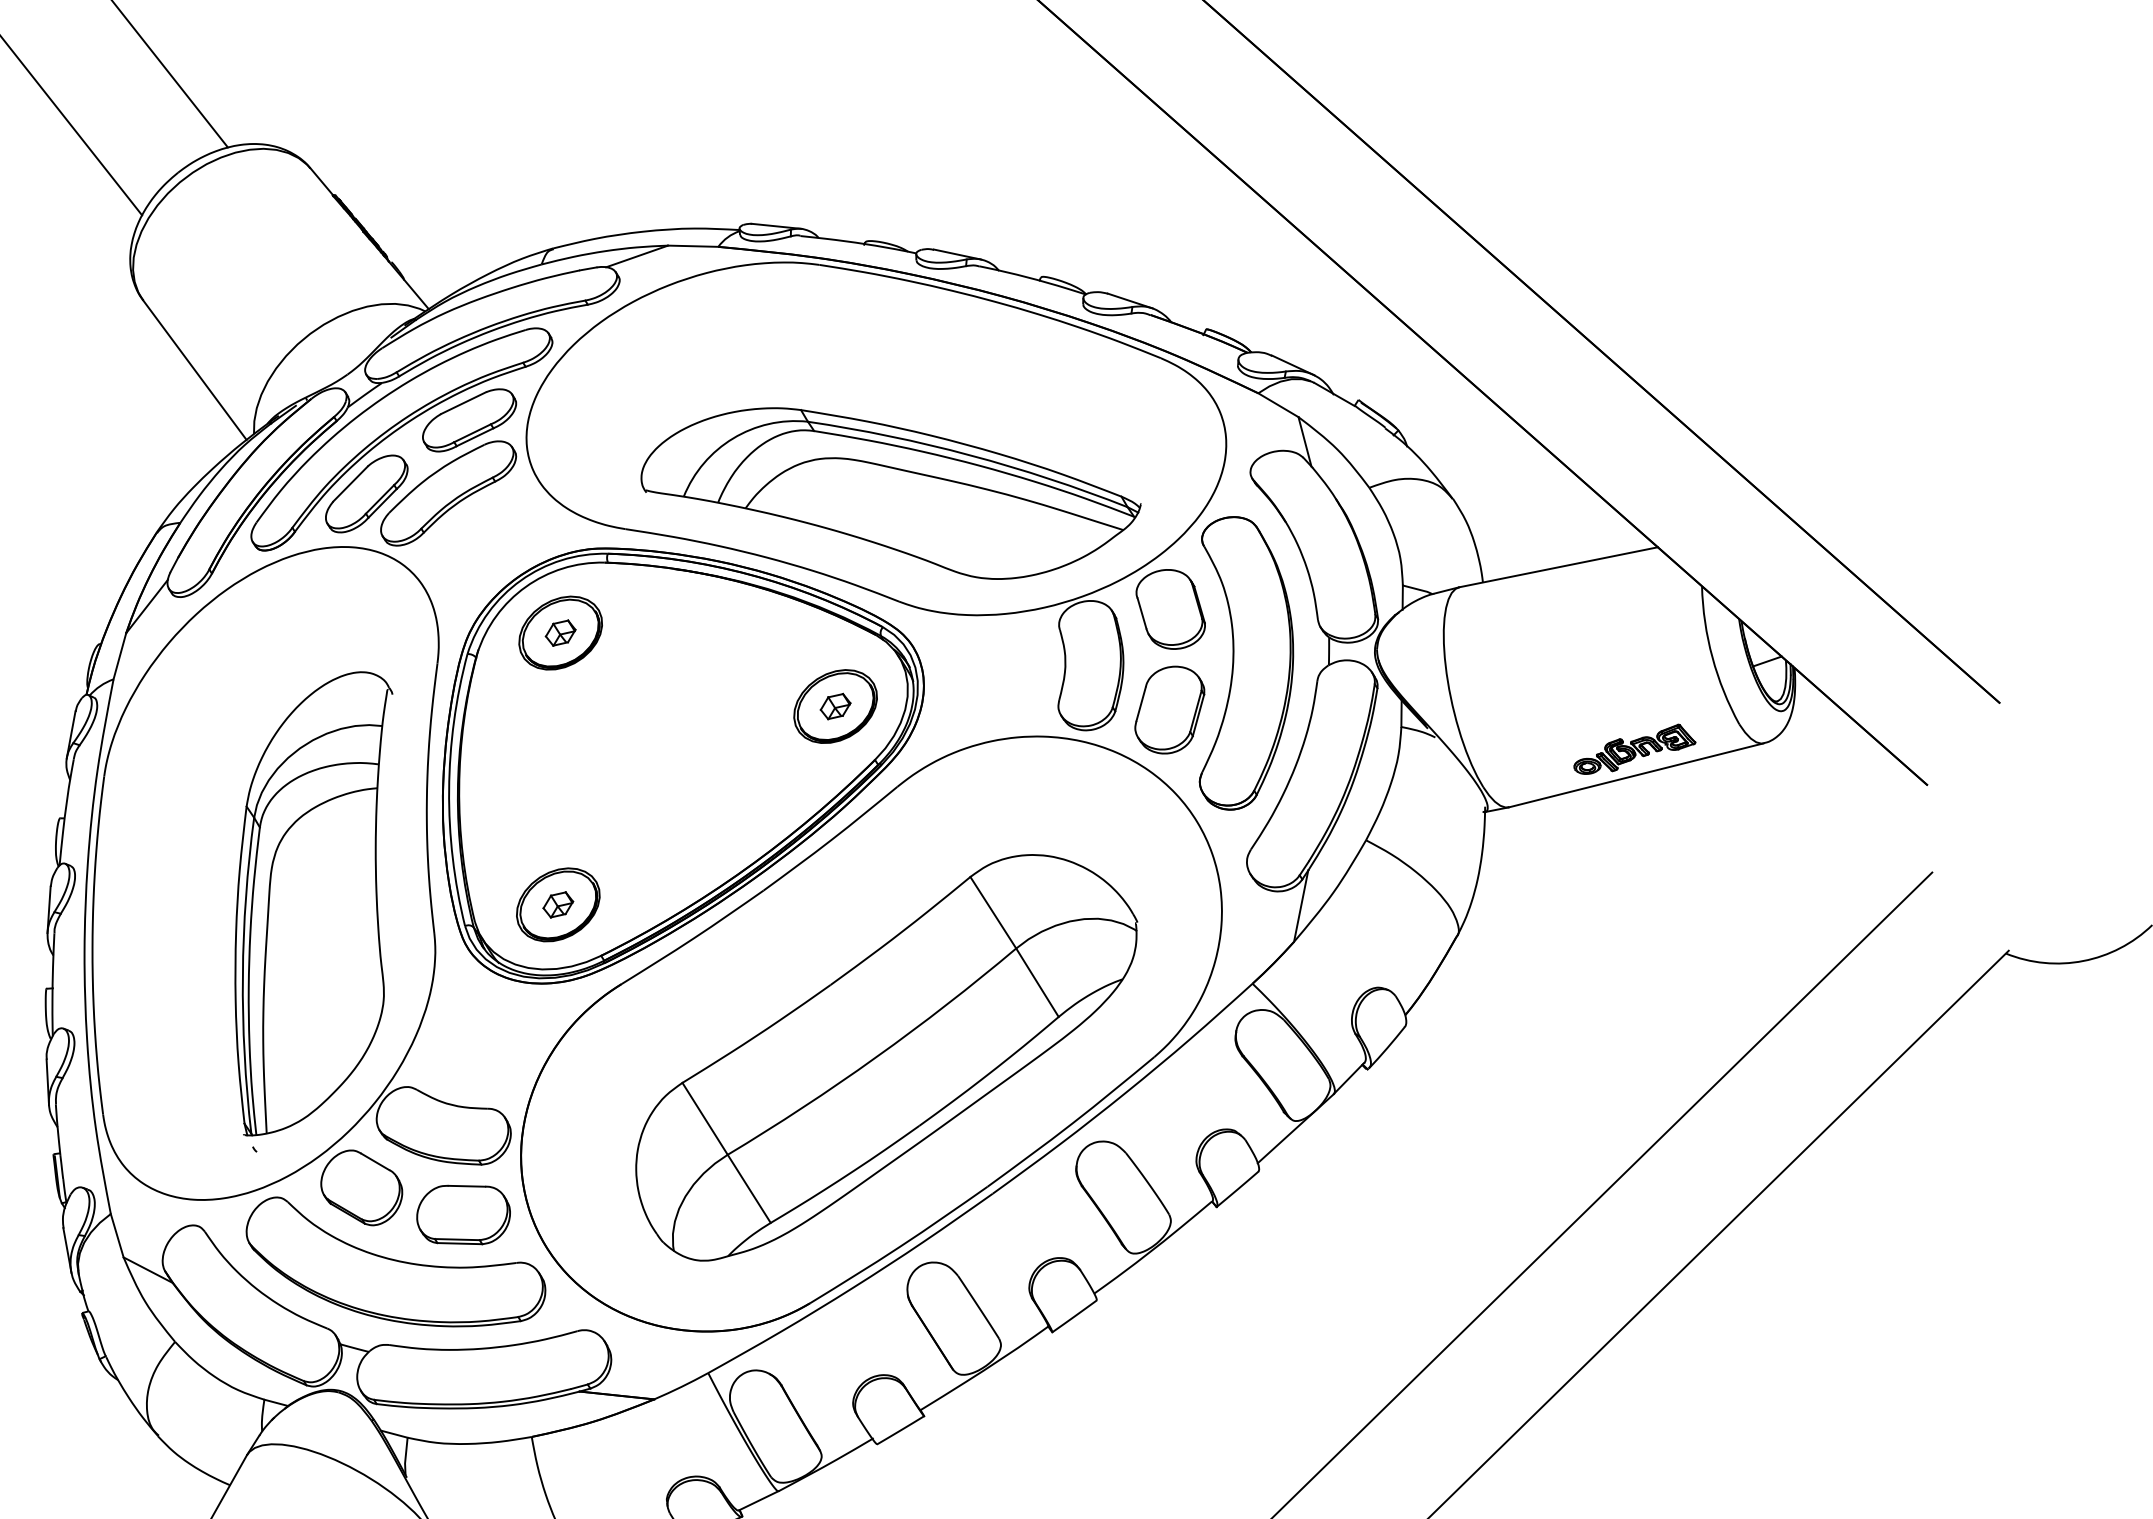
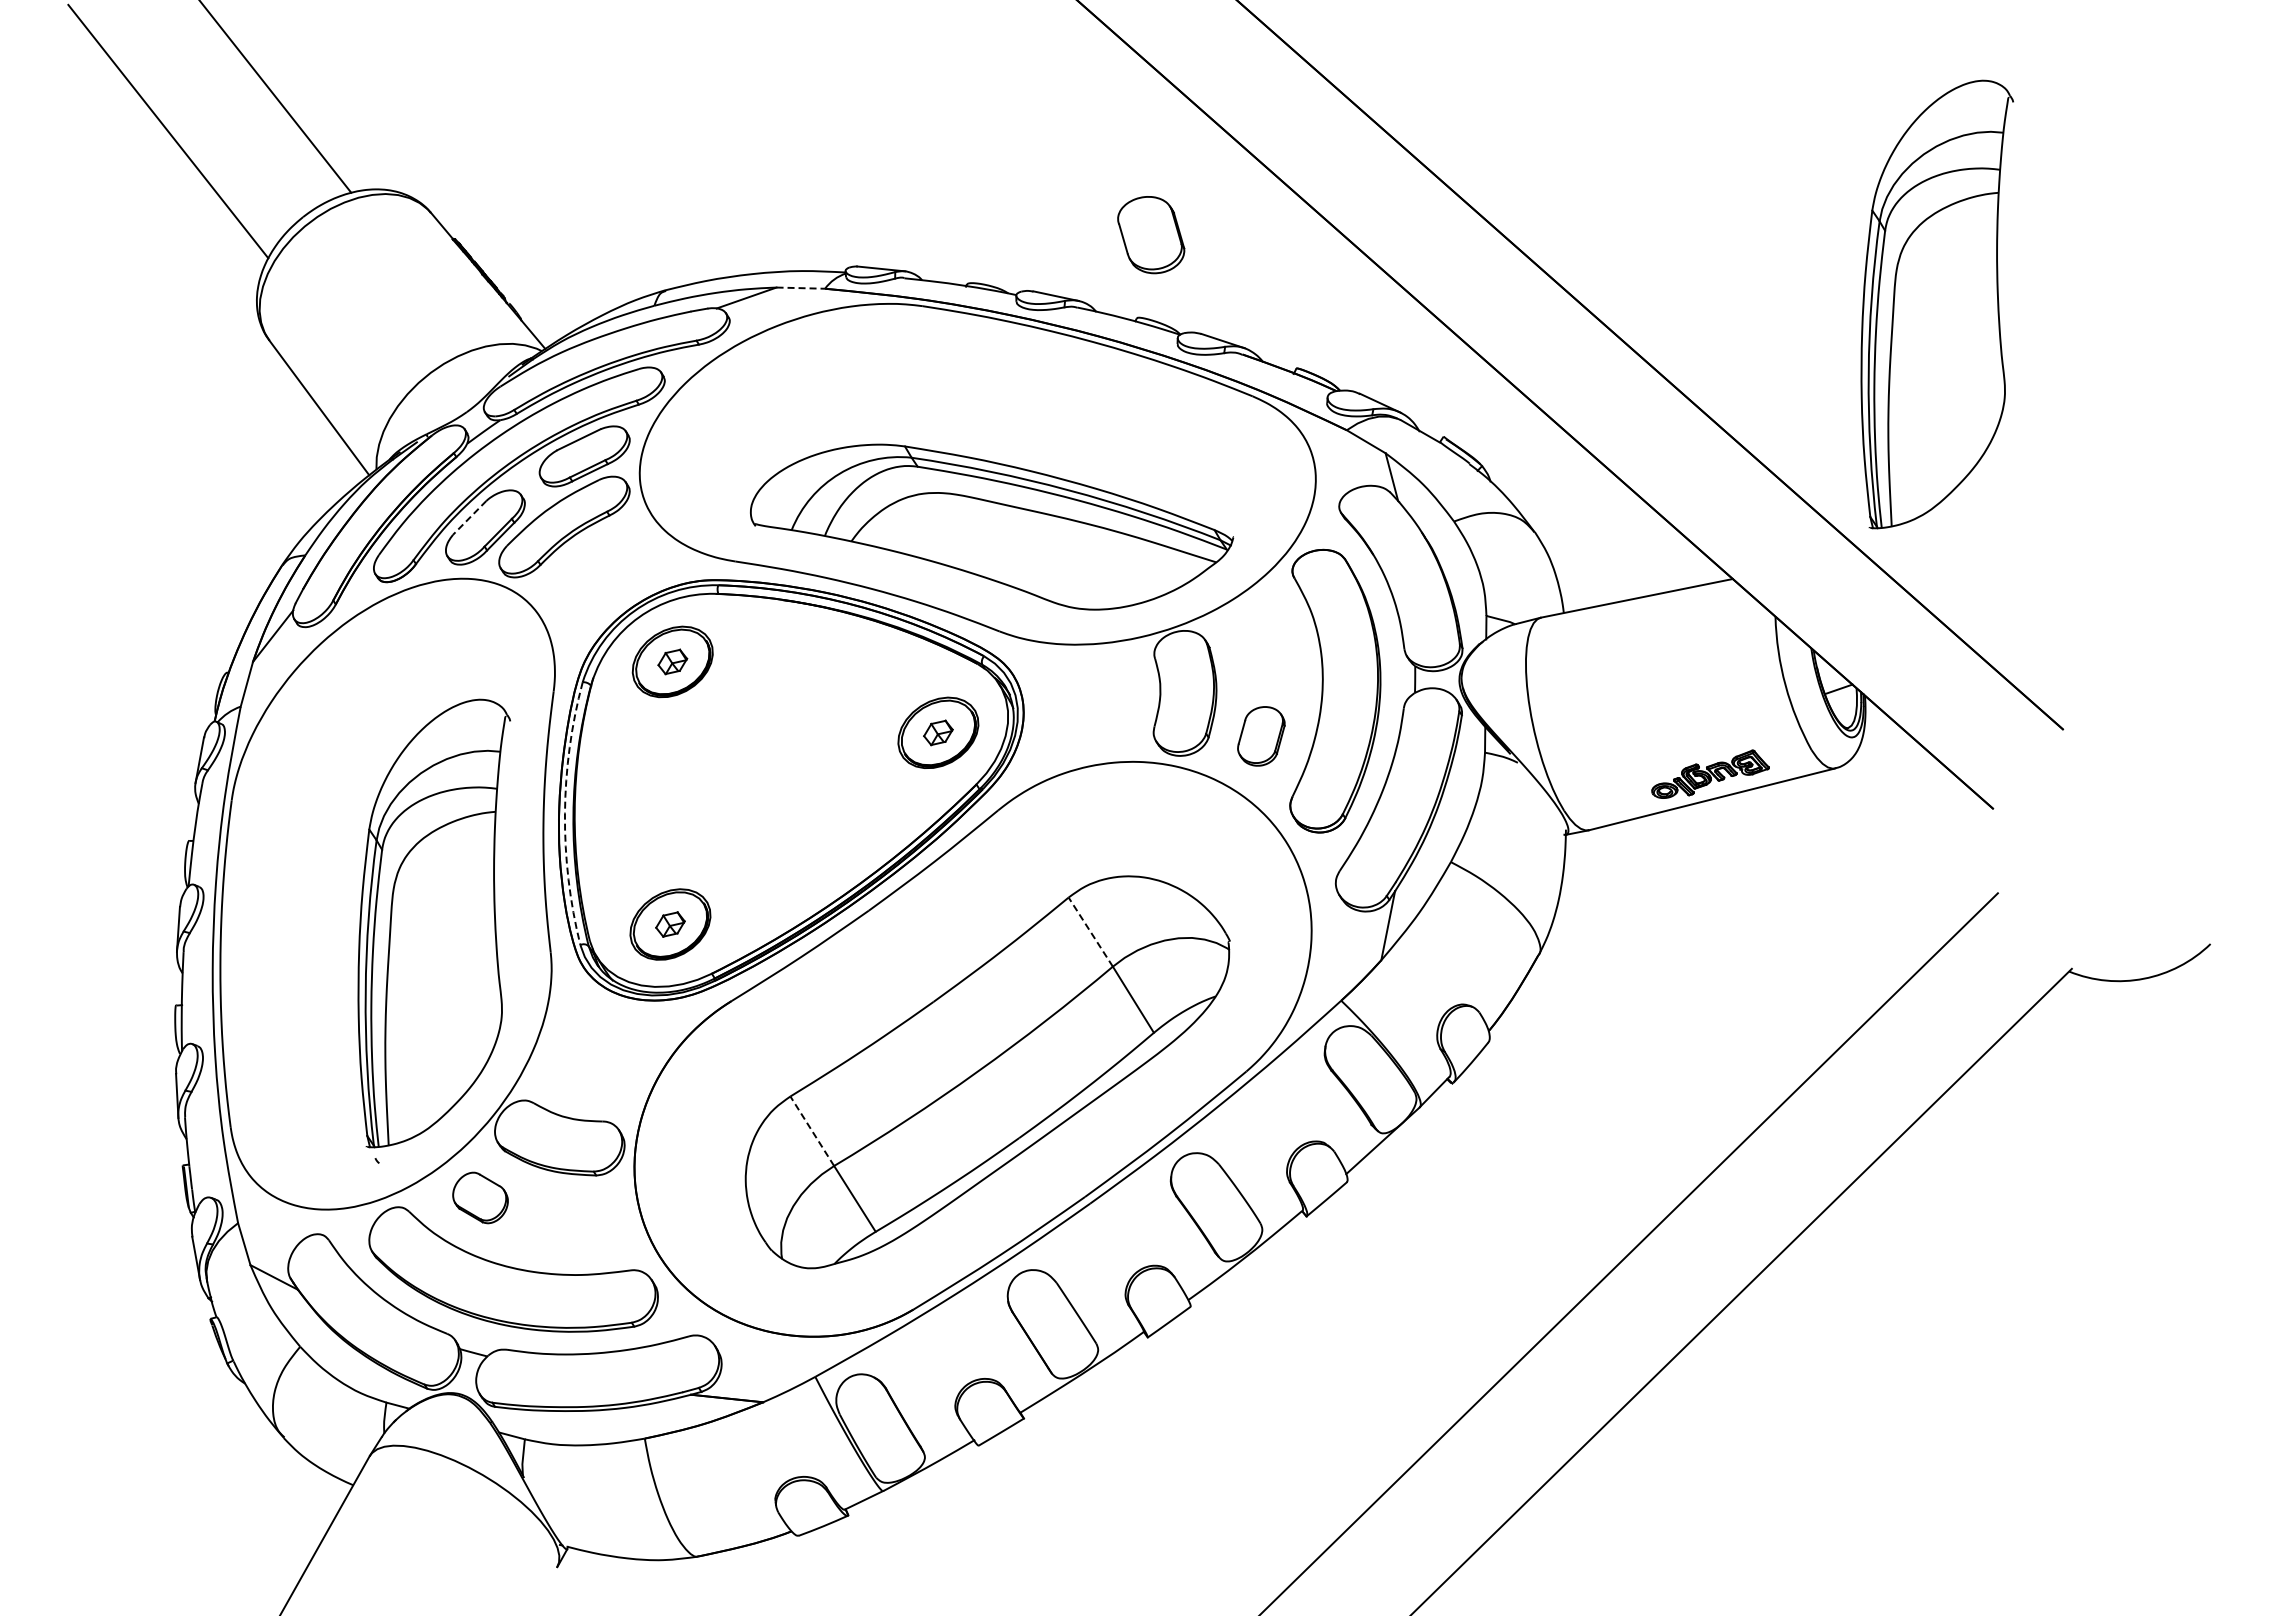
line: (693, 246) -> (801, 288), solid -> dashed
part: (1868, 263) -> (1936, 304), added
line: (350, 483) -> (469, 517), solid -> dashed
part: (1171, 609) -> (1151, 235), moved
part: (1170, 710) -> (1261, 736), size x0.7
arc: (448, 789) -> (564, 813), solid -> dashed
line: (993, 912) -> (1090, 931), solid -> dashed
line: (705, 1118) -> (812, 1130), solid -> dashed
part: (361, 1187) -> (480, 1197), size x0.7
part: (463, 1215) -> (578, 1224), removed

